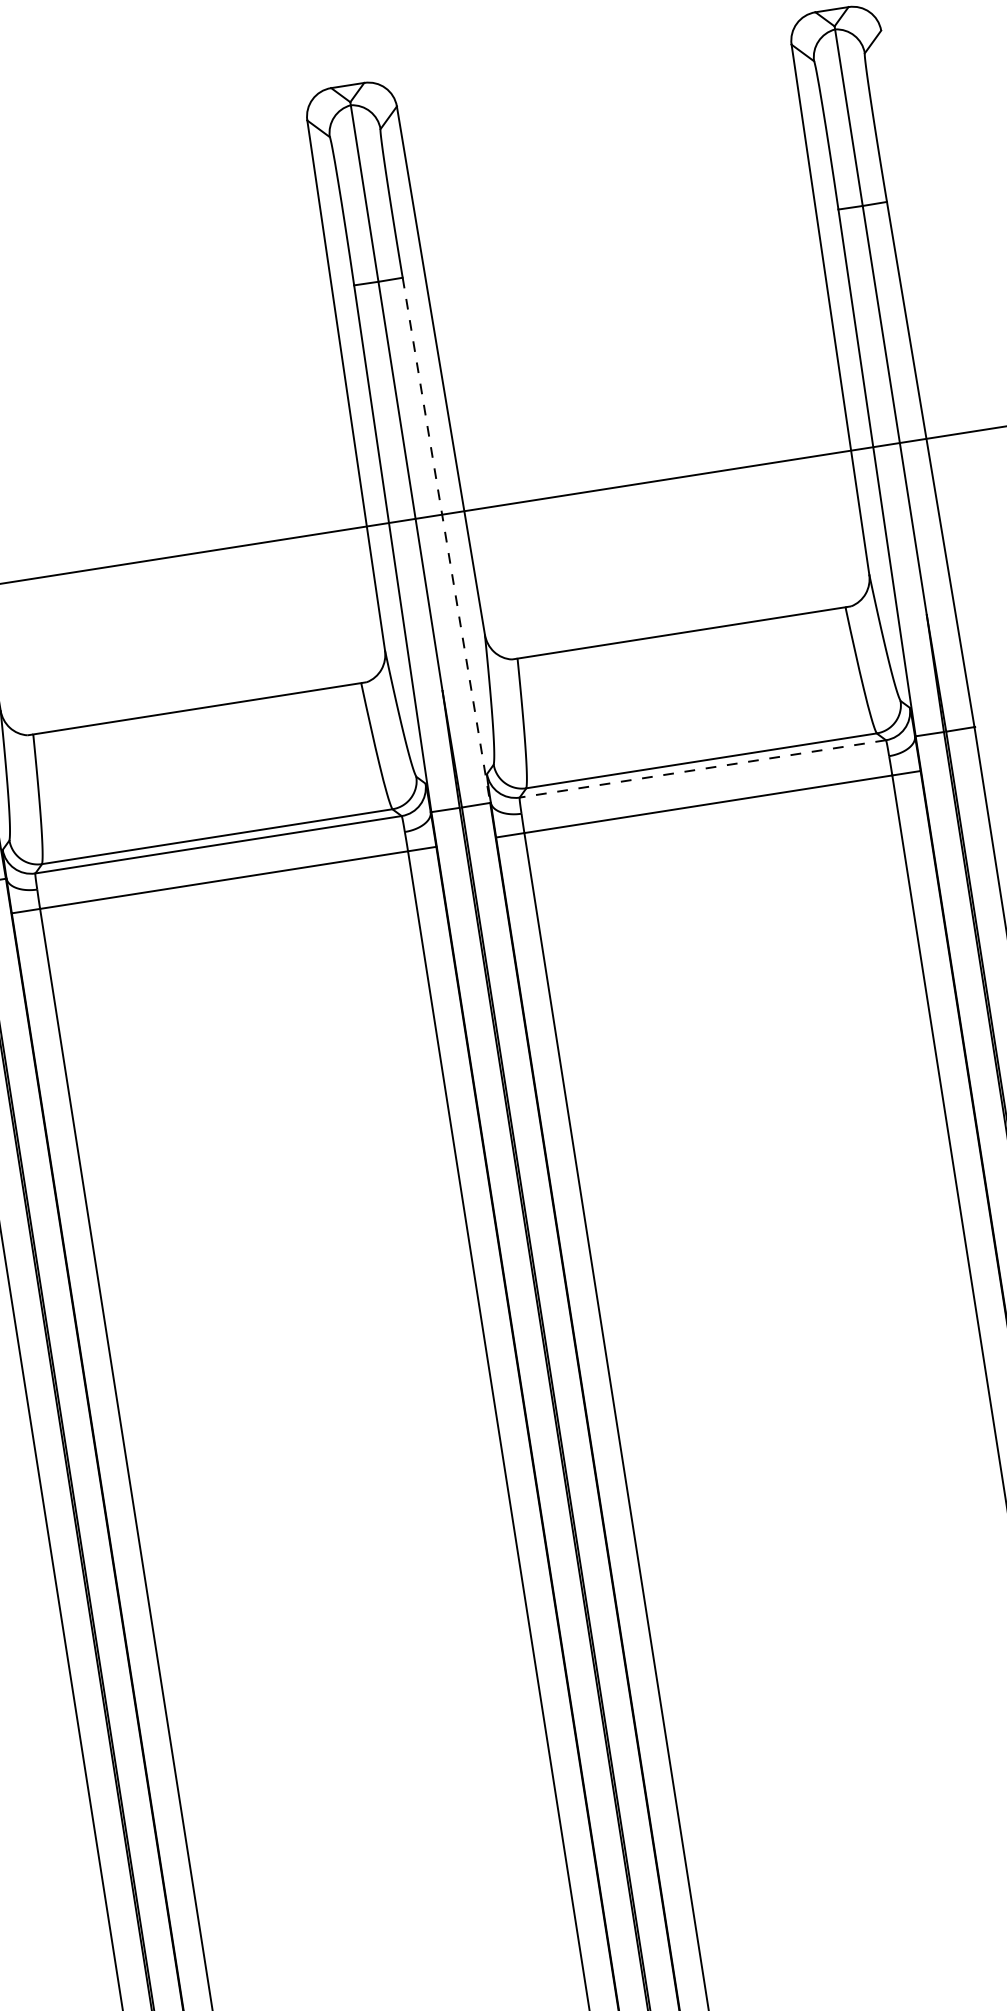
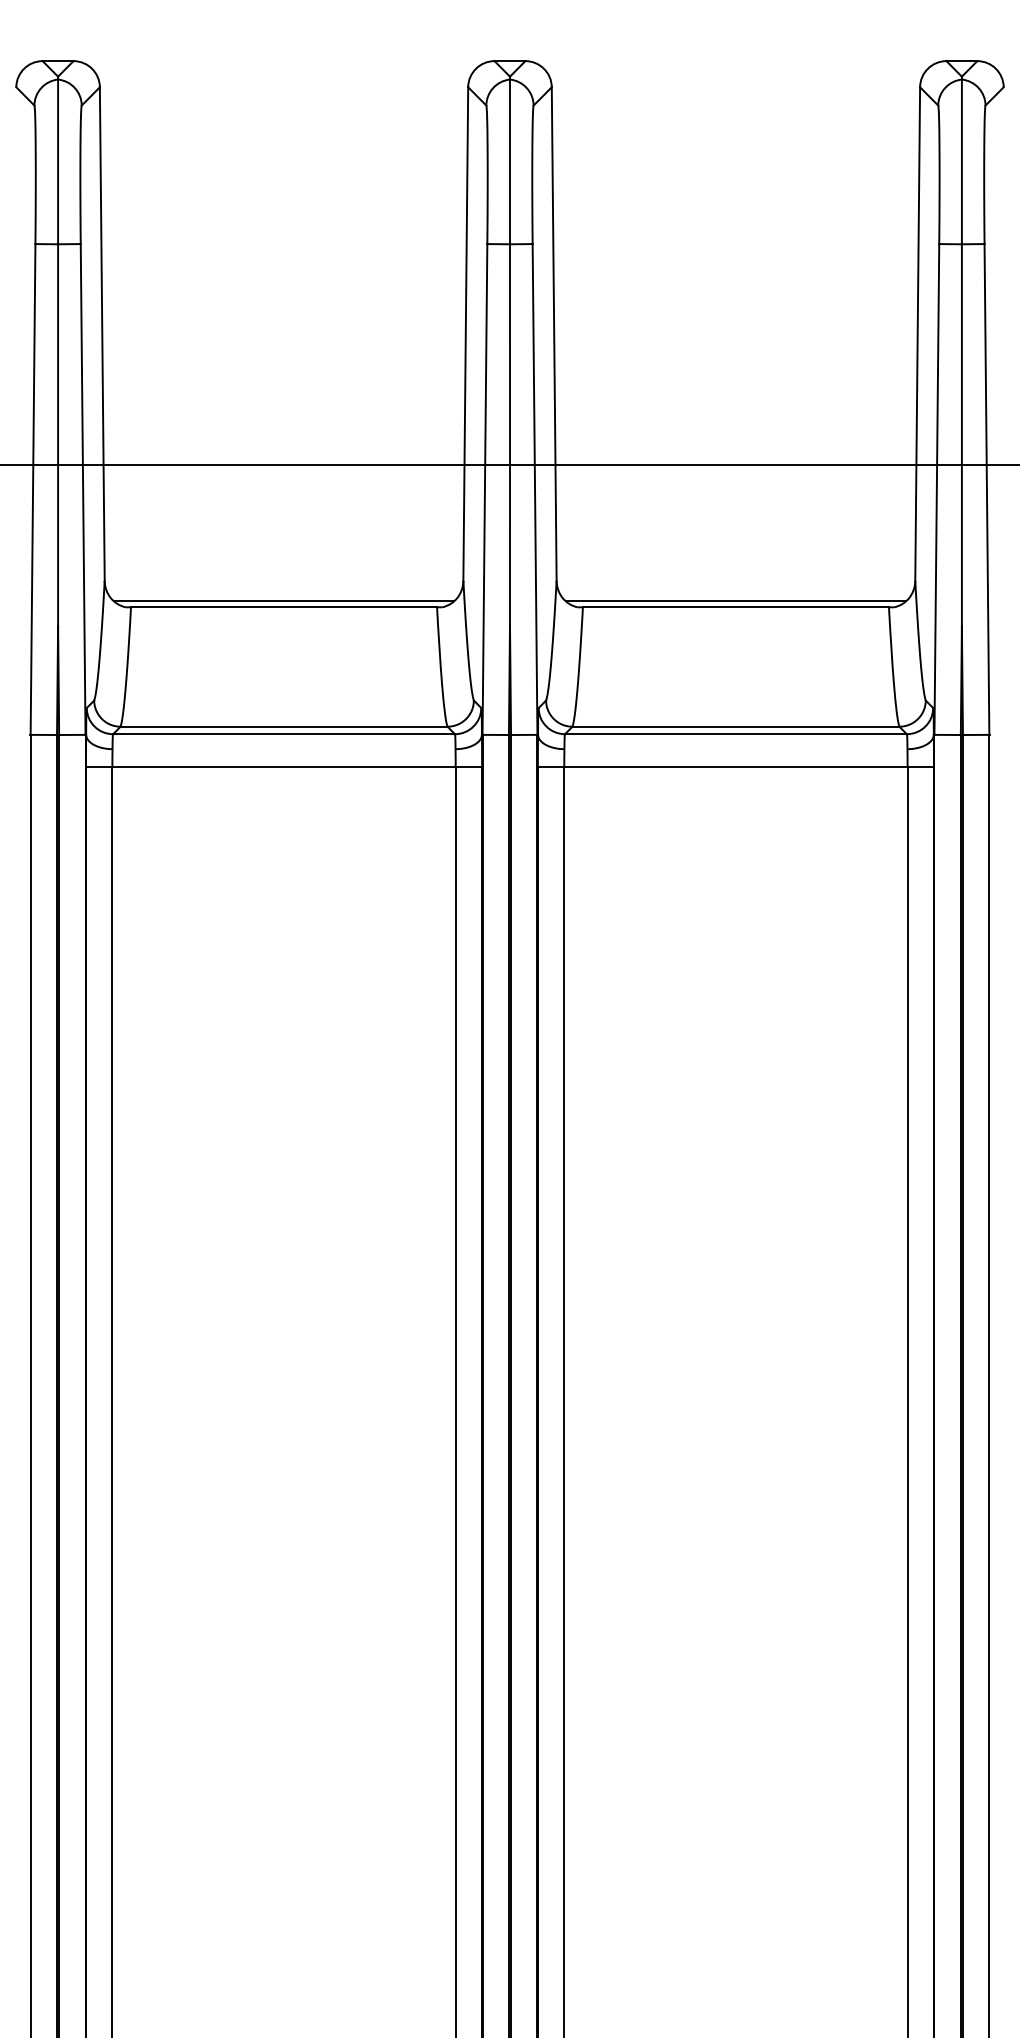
line: (446, 540) -> (535, 489), dashed -> solid
line: (679, 625) -> (735, 600), added
line: (195, 701) -> (283, 600), added
line: (702, 769) -> (735, 734), dashed -> solid

